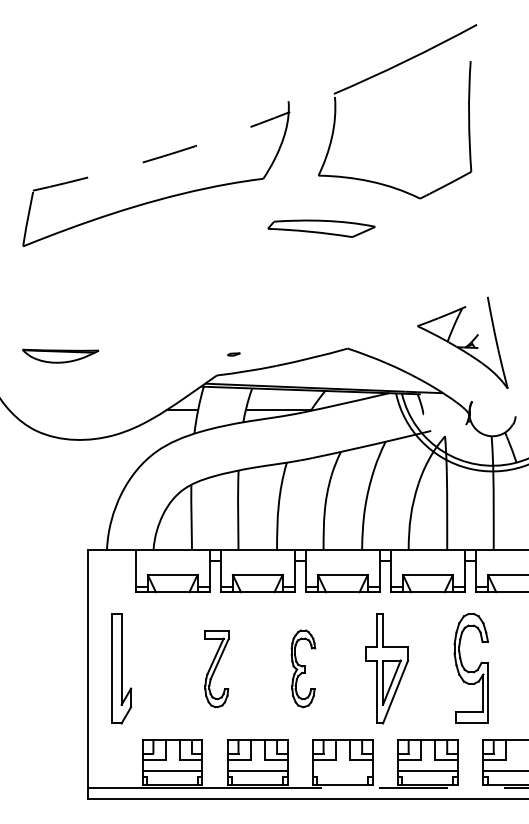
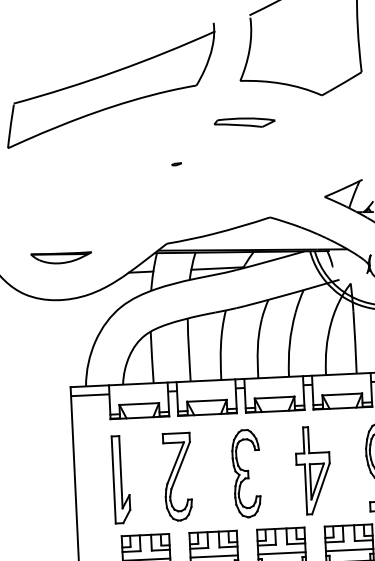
arc: (163, 156) -> (116, 71), dashed -> solid
part: (321, 228) -> (244, 122), size x0.71
part: (233, 354) -> (176, 164), moved
part: (60, 355) -> (61, 257), moved
line: (111, 561) -> (90, 395), added
part: (121, 668) -> (121, 479), moved
part: (216, 668) -> (177, 476), size x1.43
part: (303, 668) -> (246, 473), size x1.43
line: (342, 770) -> (281, 553), added

